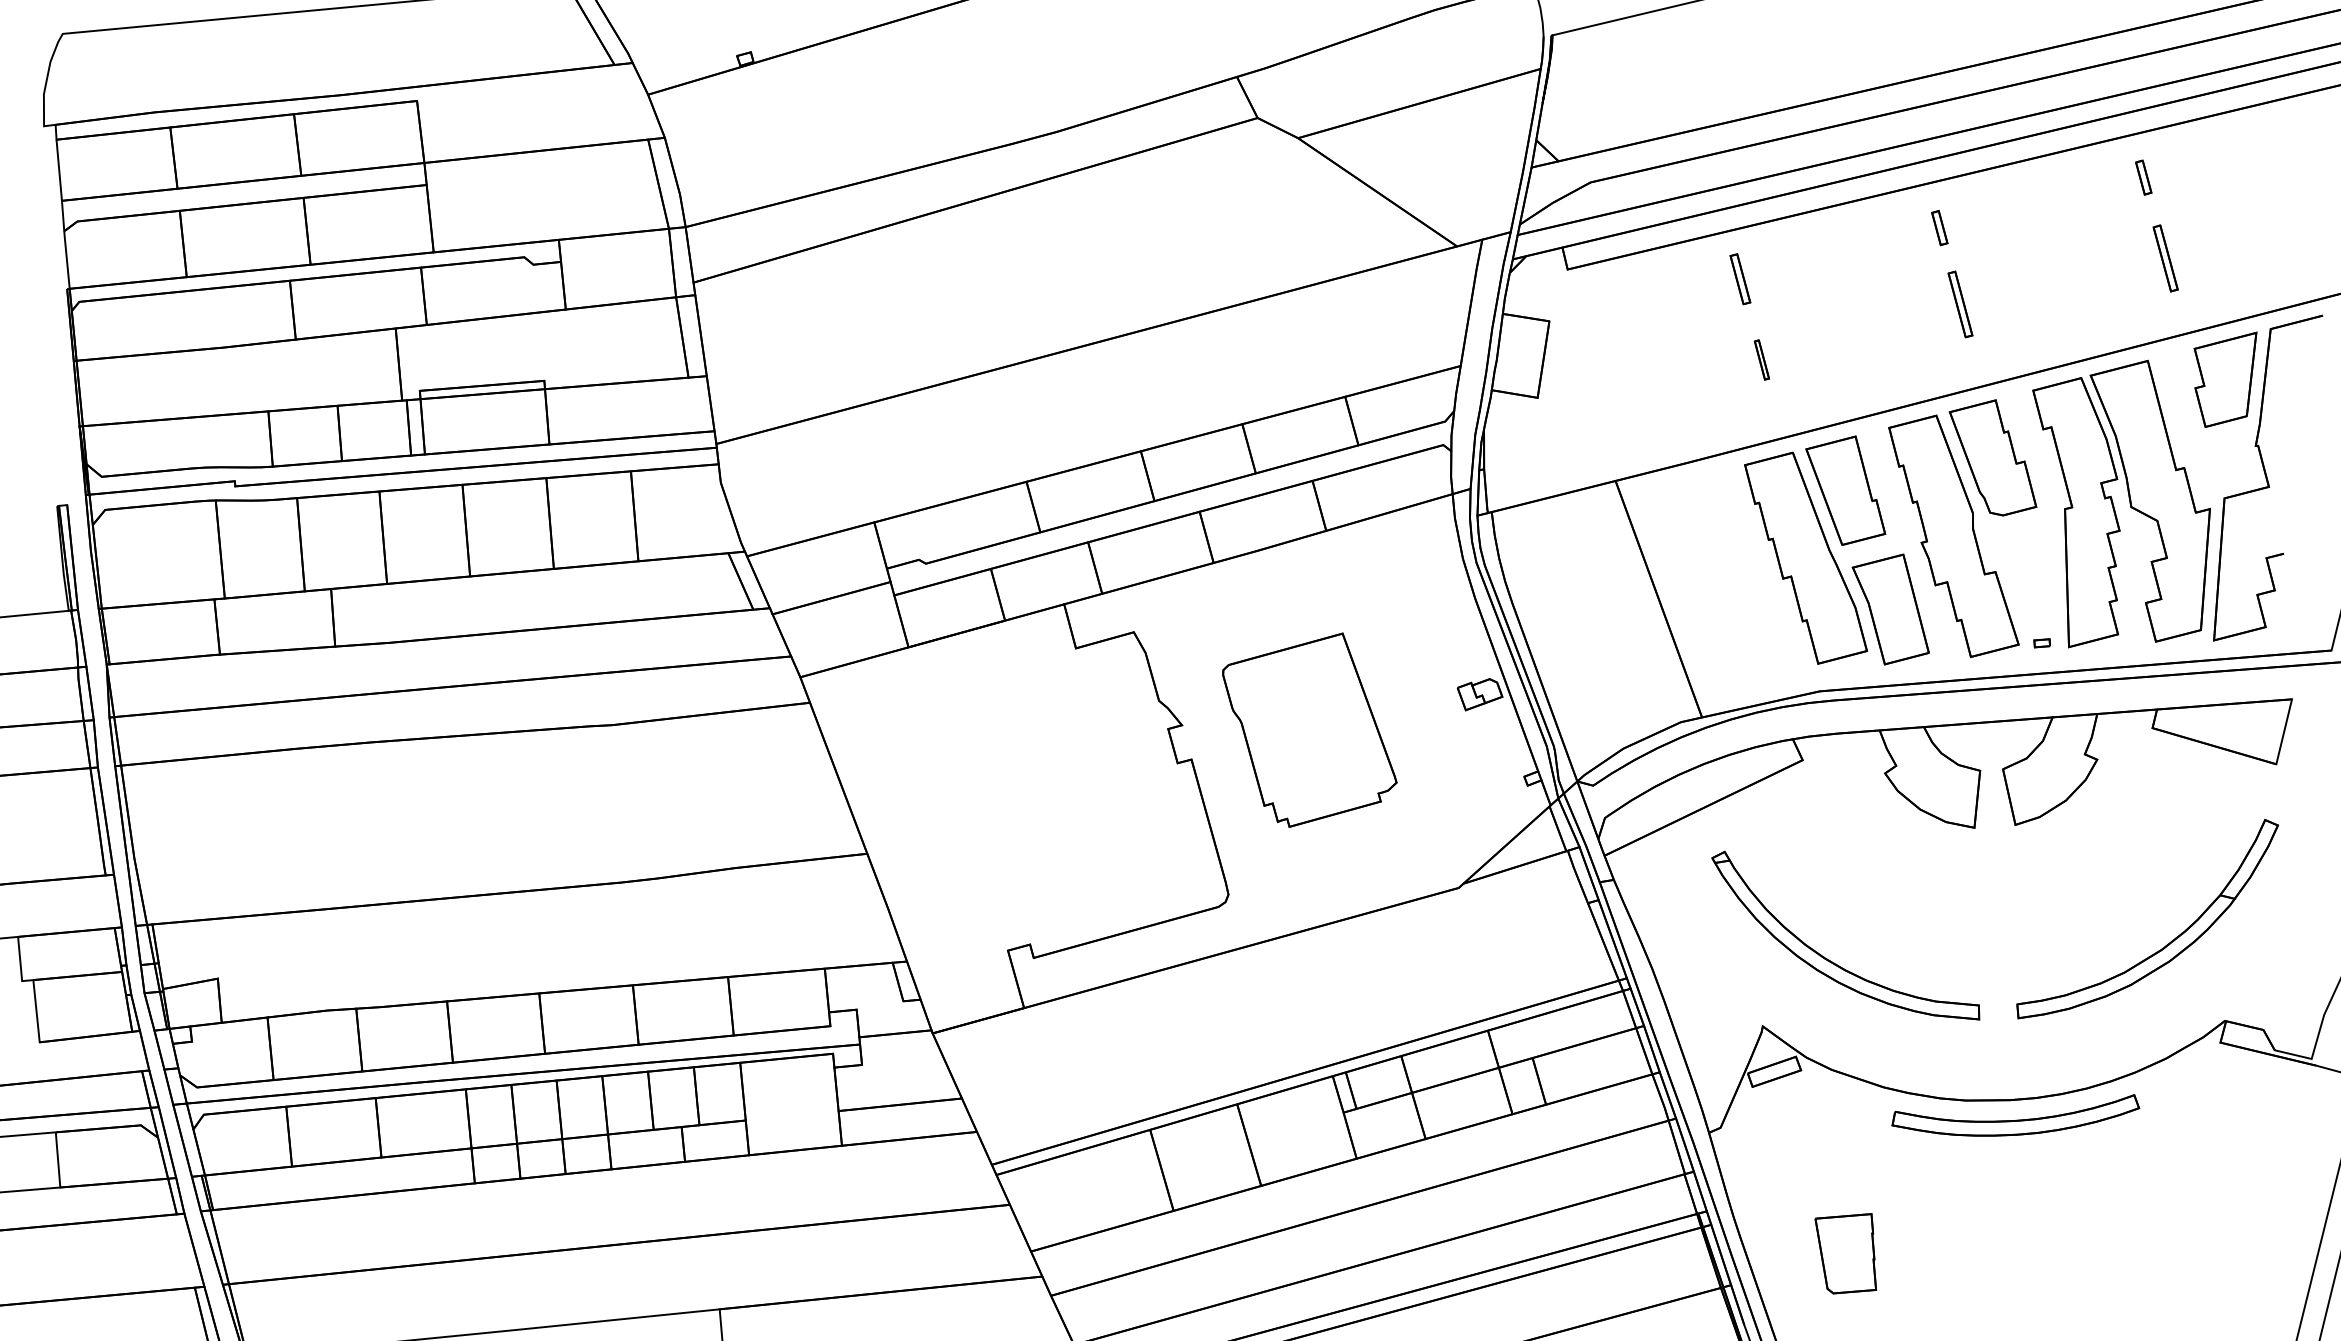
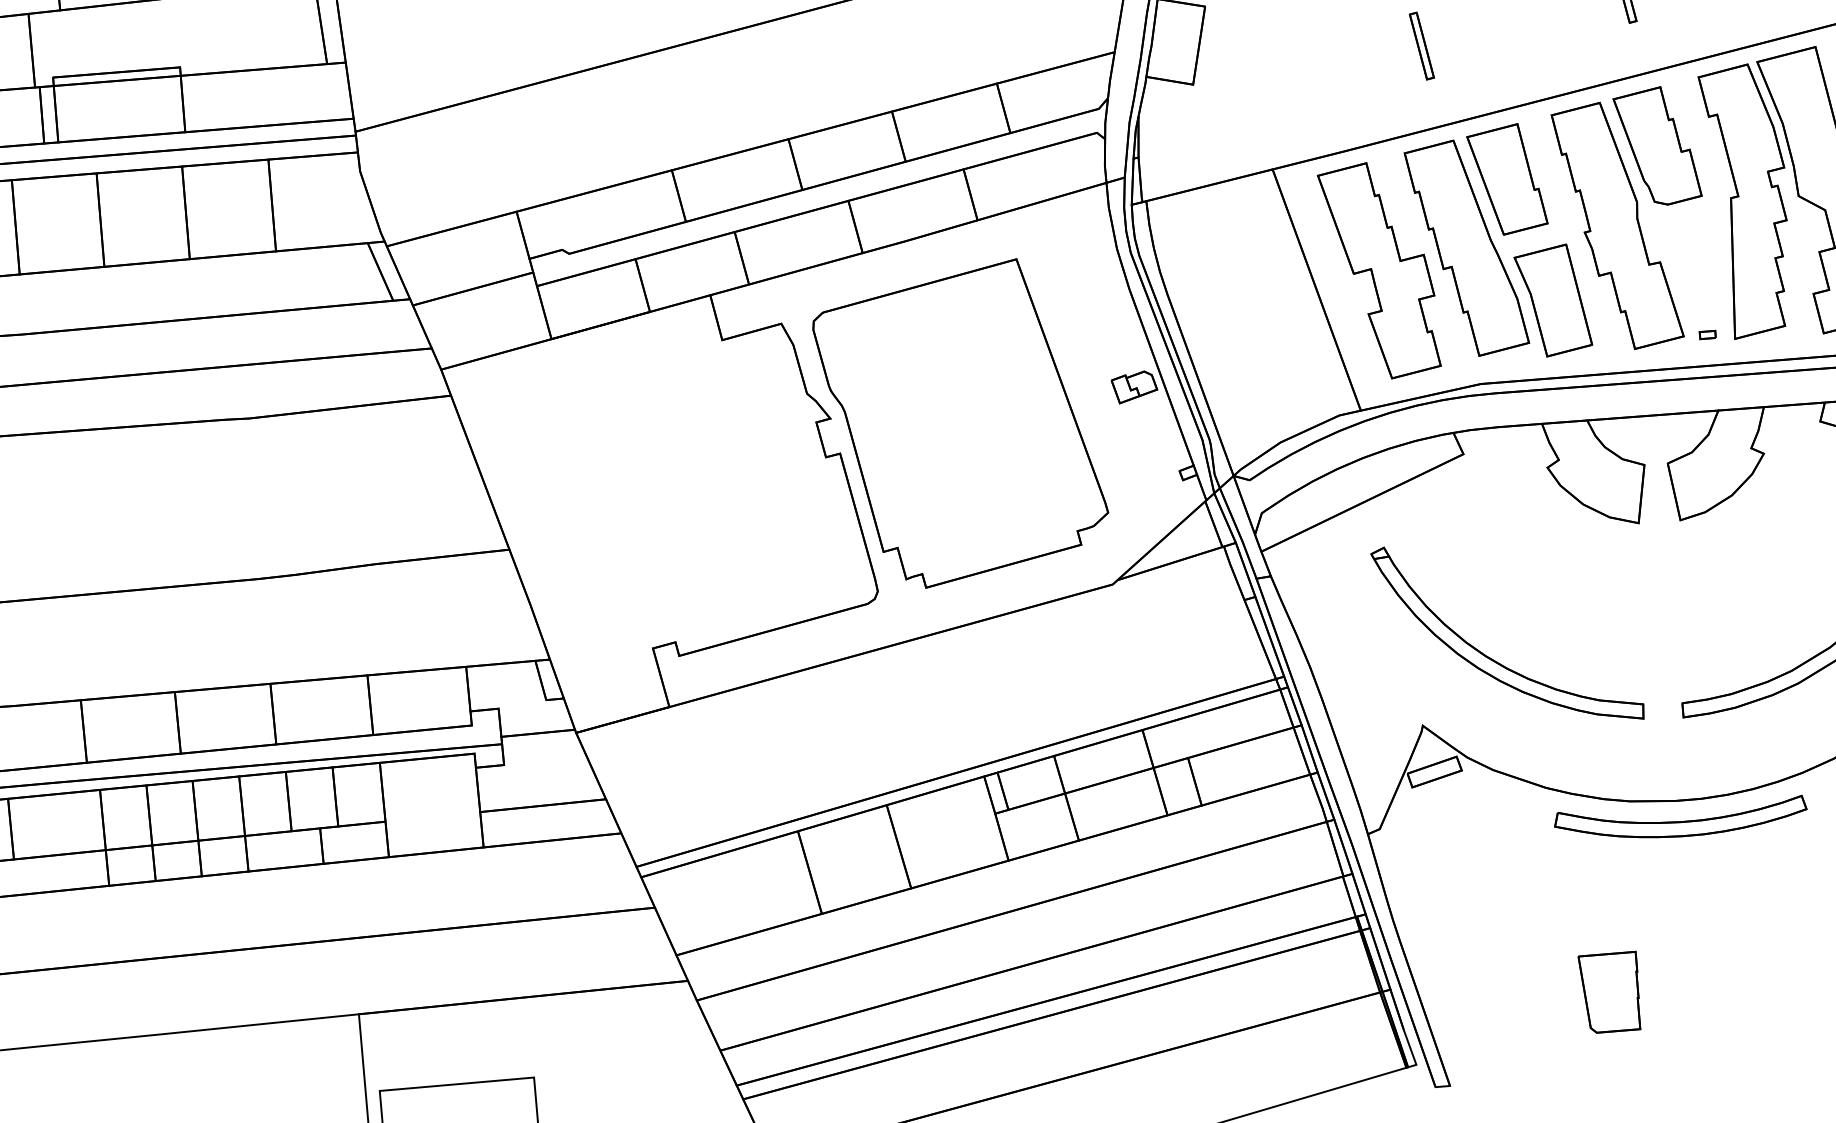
part: (1761, 359) -> (1421, 45), size x1.67
part: (1720, 579) -> (1379, 269), added
part: (1309, 730) -> (960, 423), size x1.67
part: (1845, 1253) -> (1609, 992), moved

